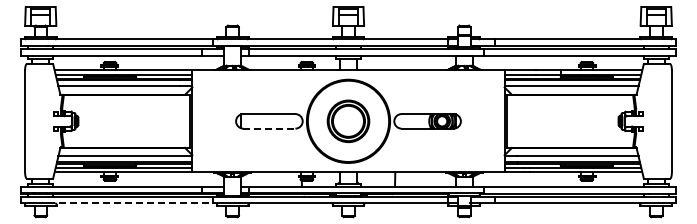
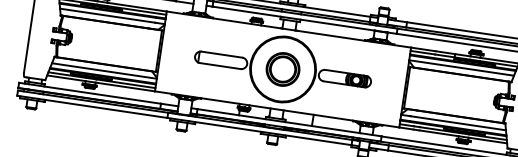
line: (269, 128) -> (220, 65), dashed -> solid
line: (131, 203) -> (103, 108), dashed -> solid

